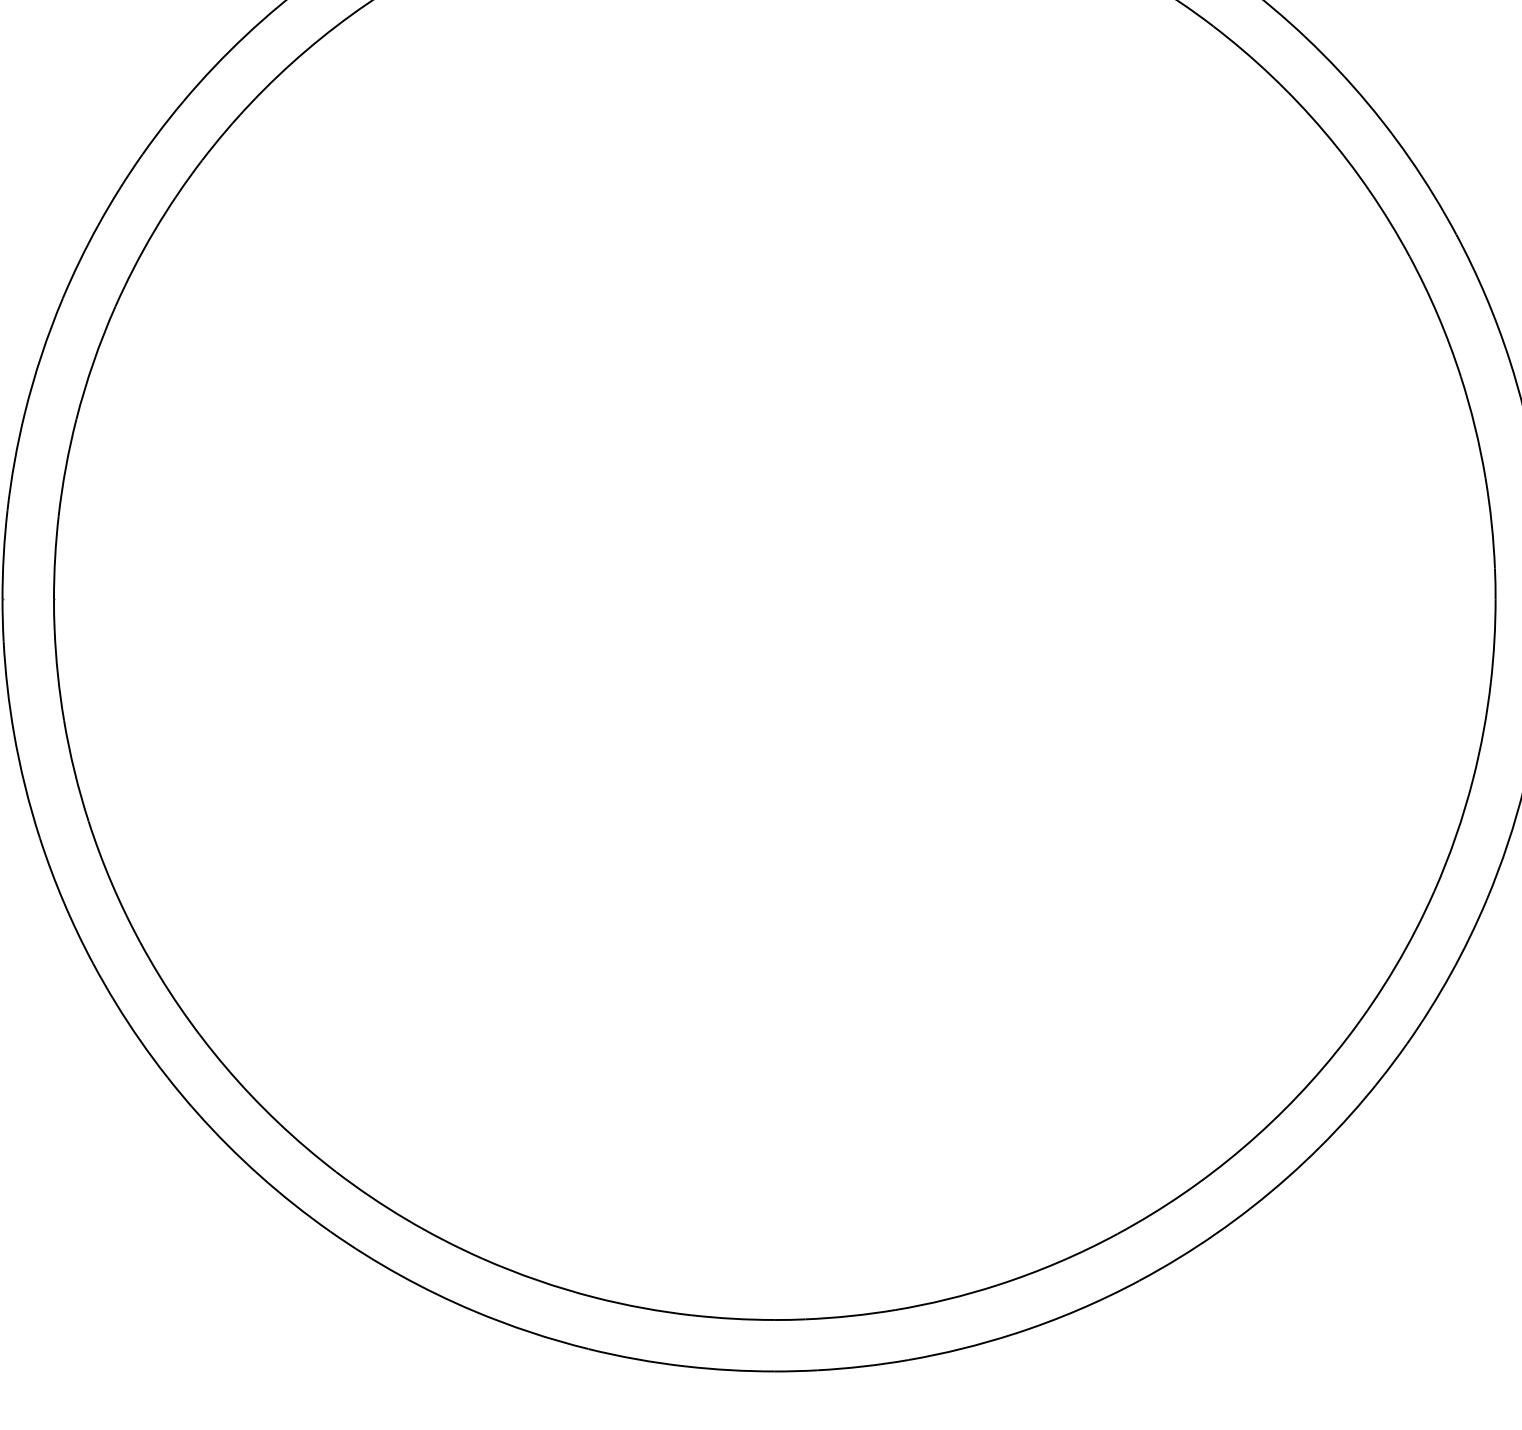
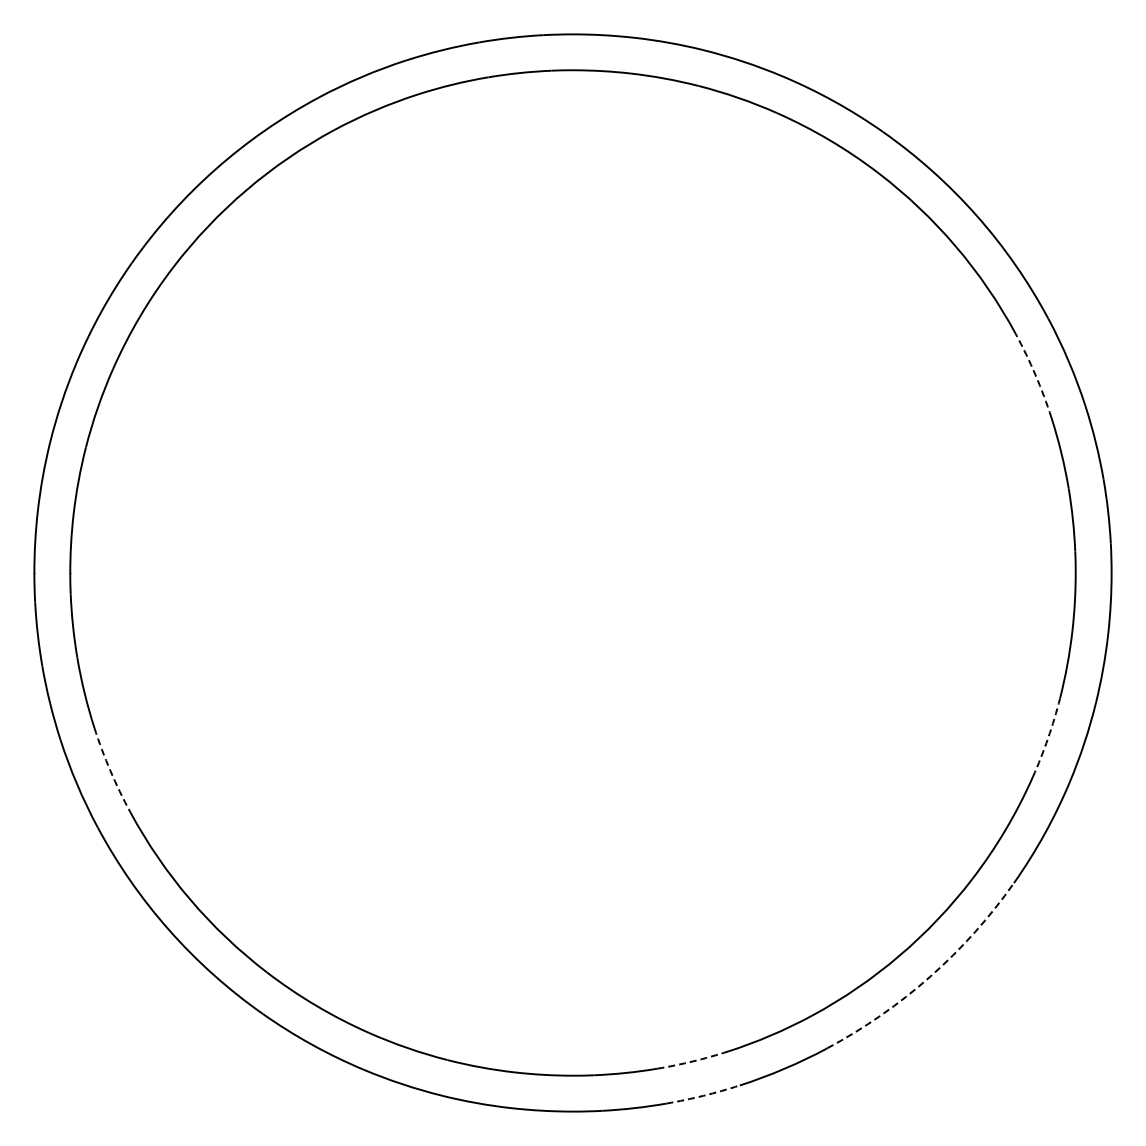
arc: (1437, 316) -> (1035, 375), solid -> dashed
arc: (1456, 836) -> (1048, 738), solid -> dashed
arc: (111, 882) -> (110, 770), solid -> dashed
arc: (1287, 1177) -> (930, 976), solid -> dashed
arc: (947, 1299) -> (693, 1061), solid -> dashed
arc: (961, 1348) -> (703, 1095), solid -> dashed

